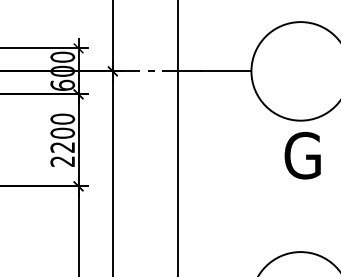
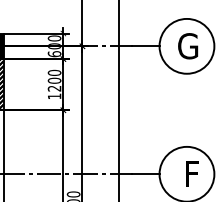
text: (303, 156) -> (188, 46), moved
text: (62, 161) -> (54, 96), 2200 -> 1200

